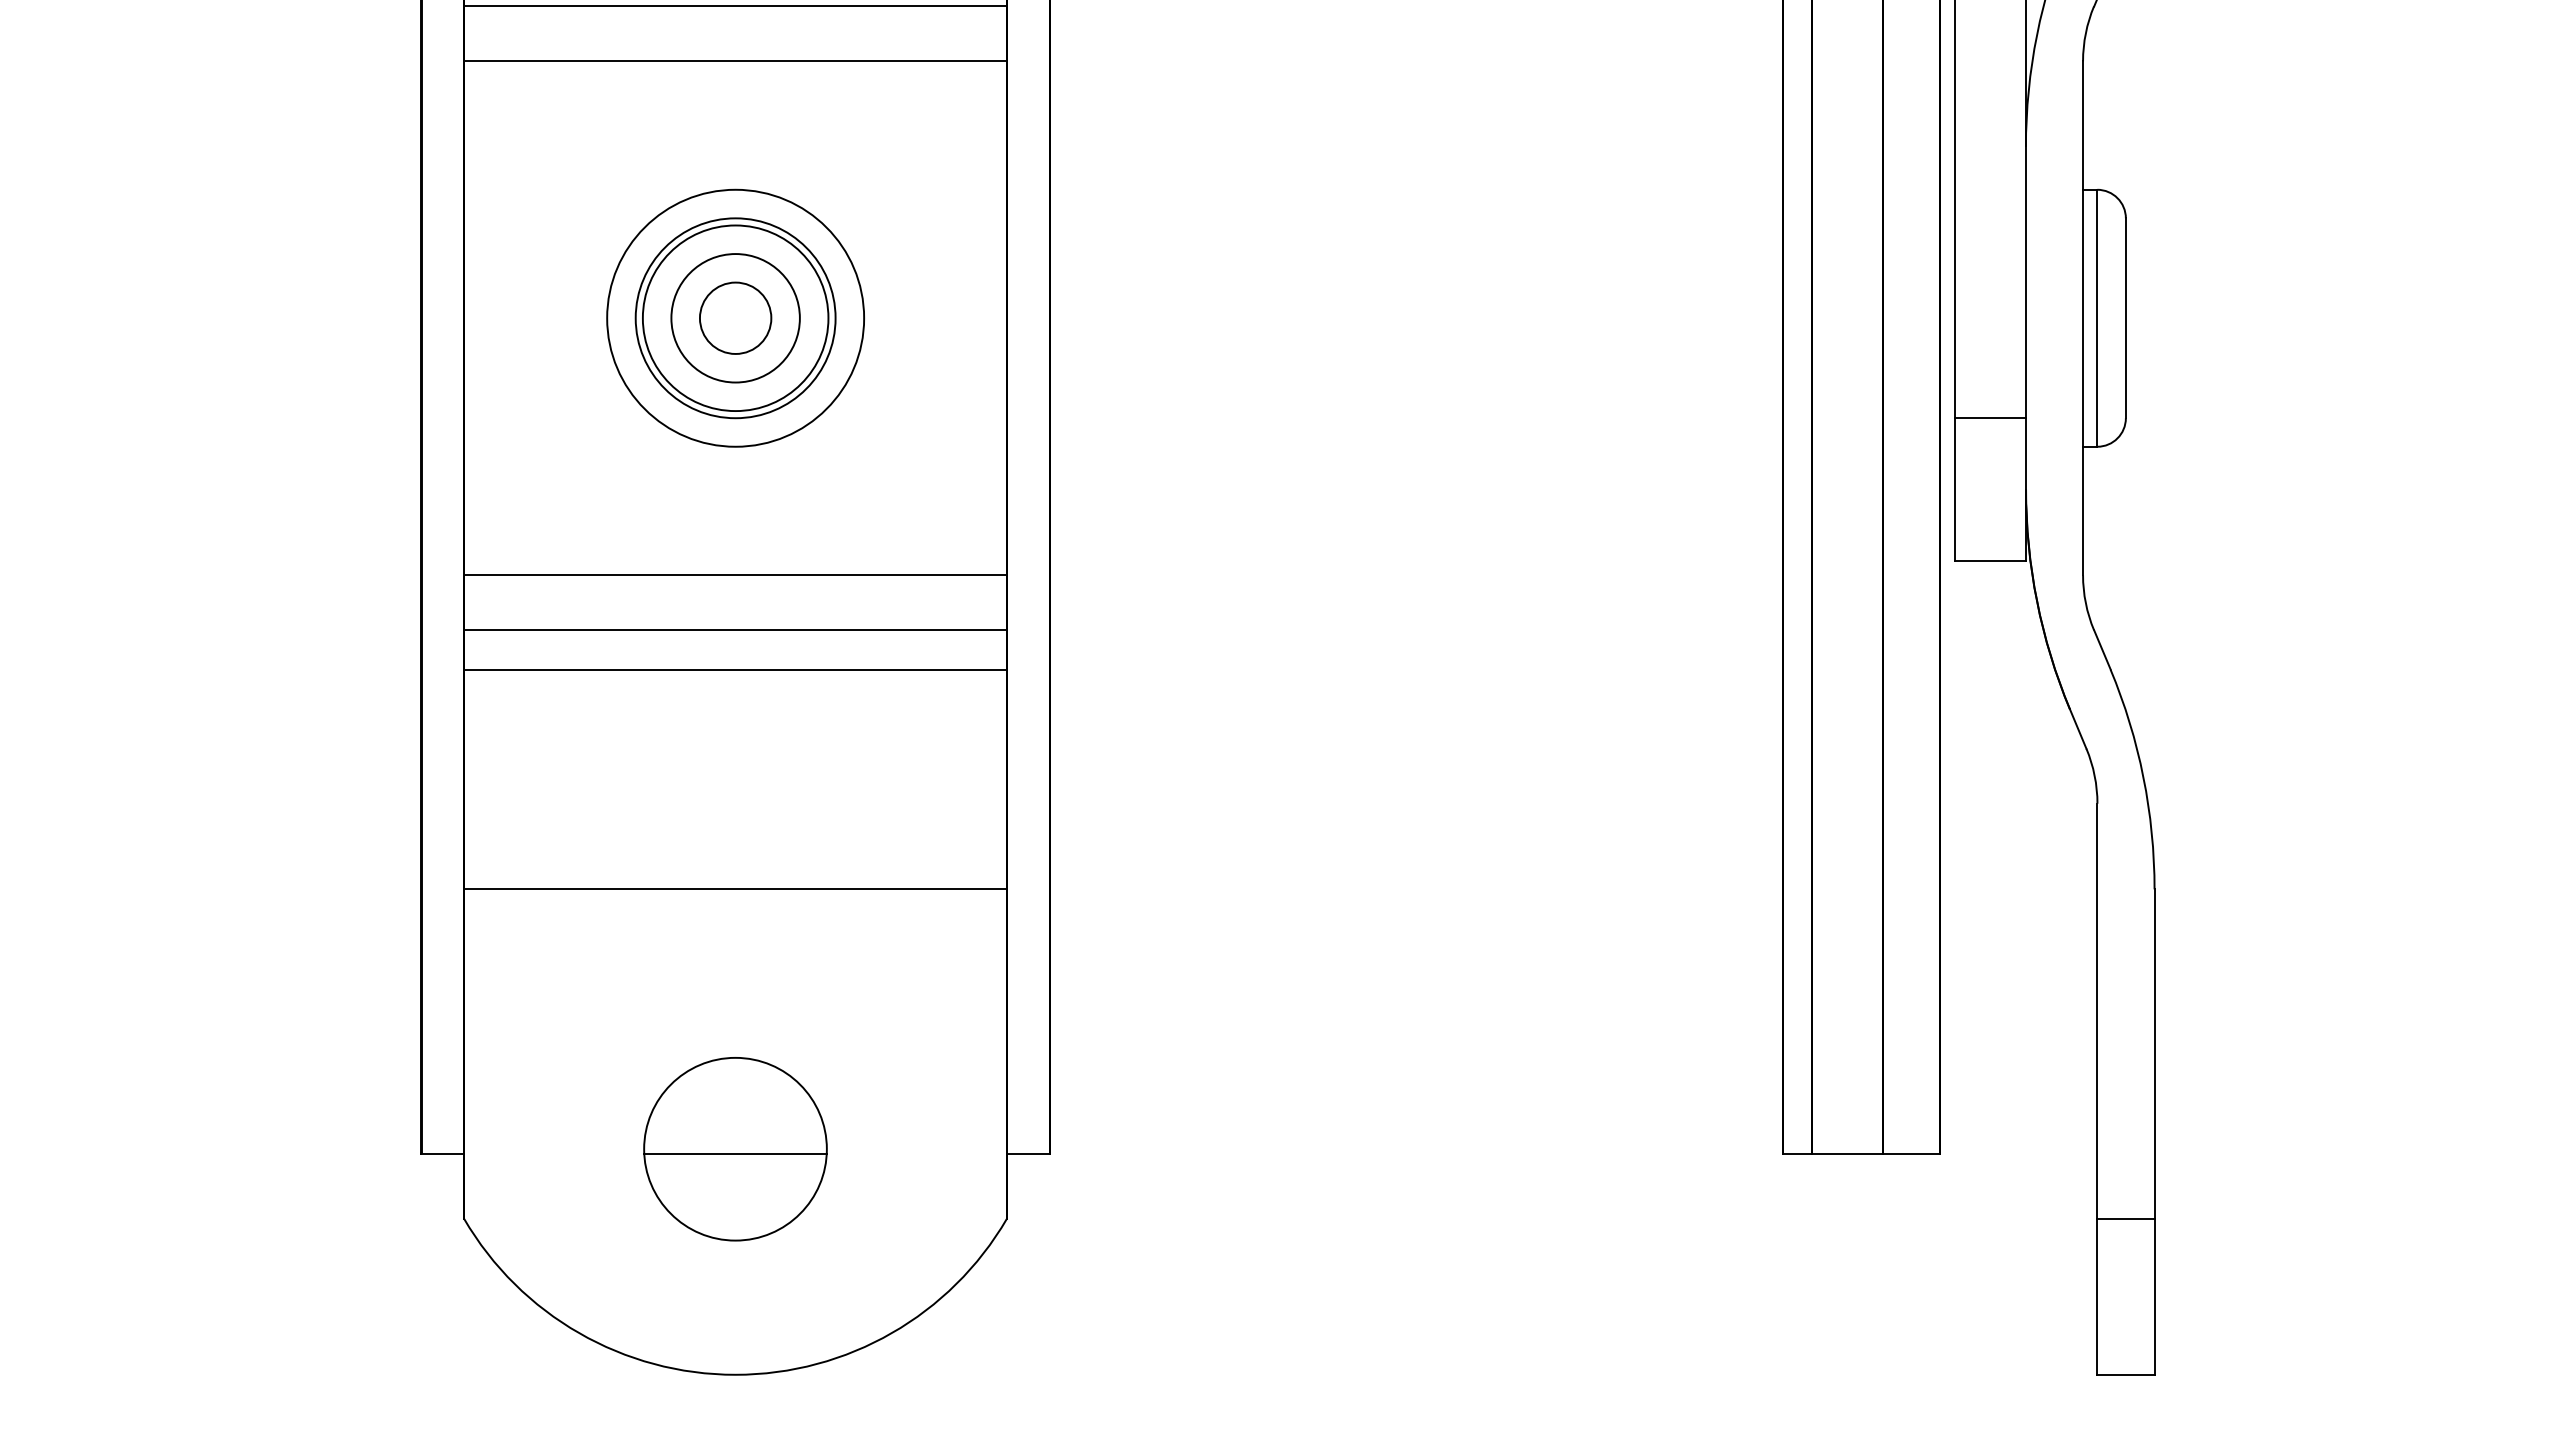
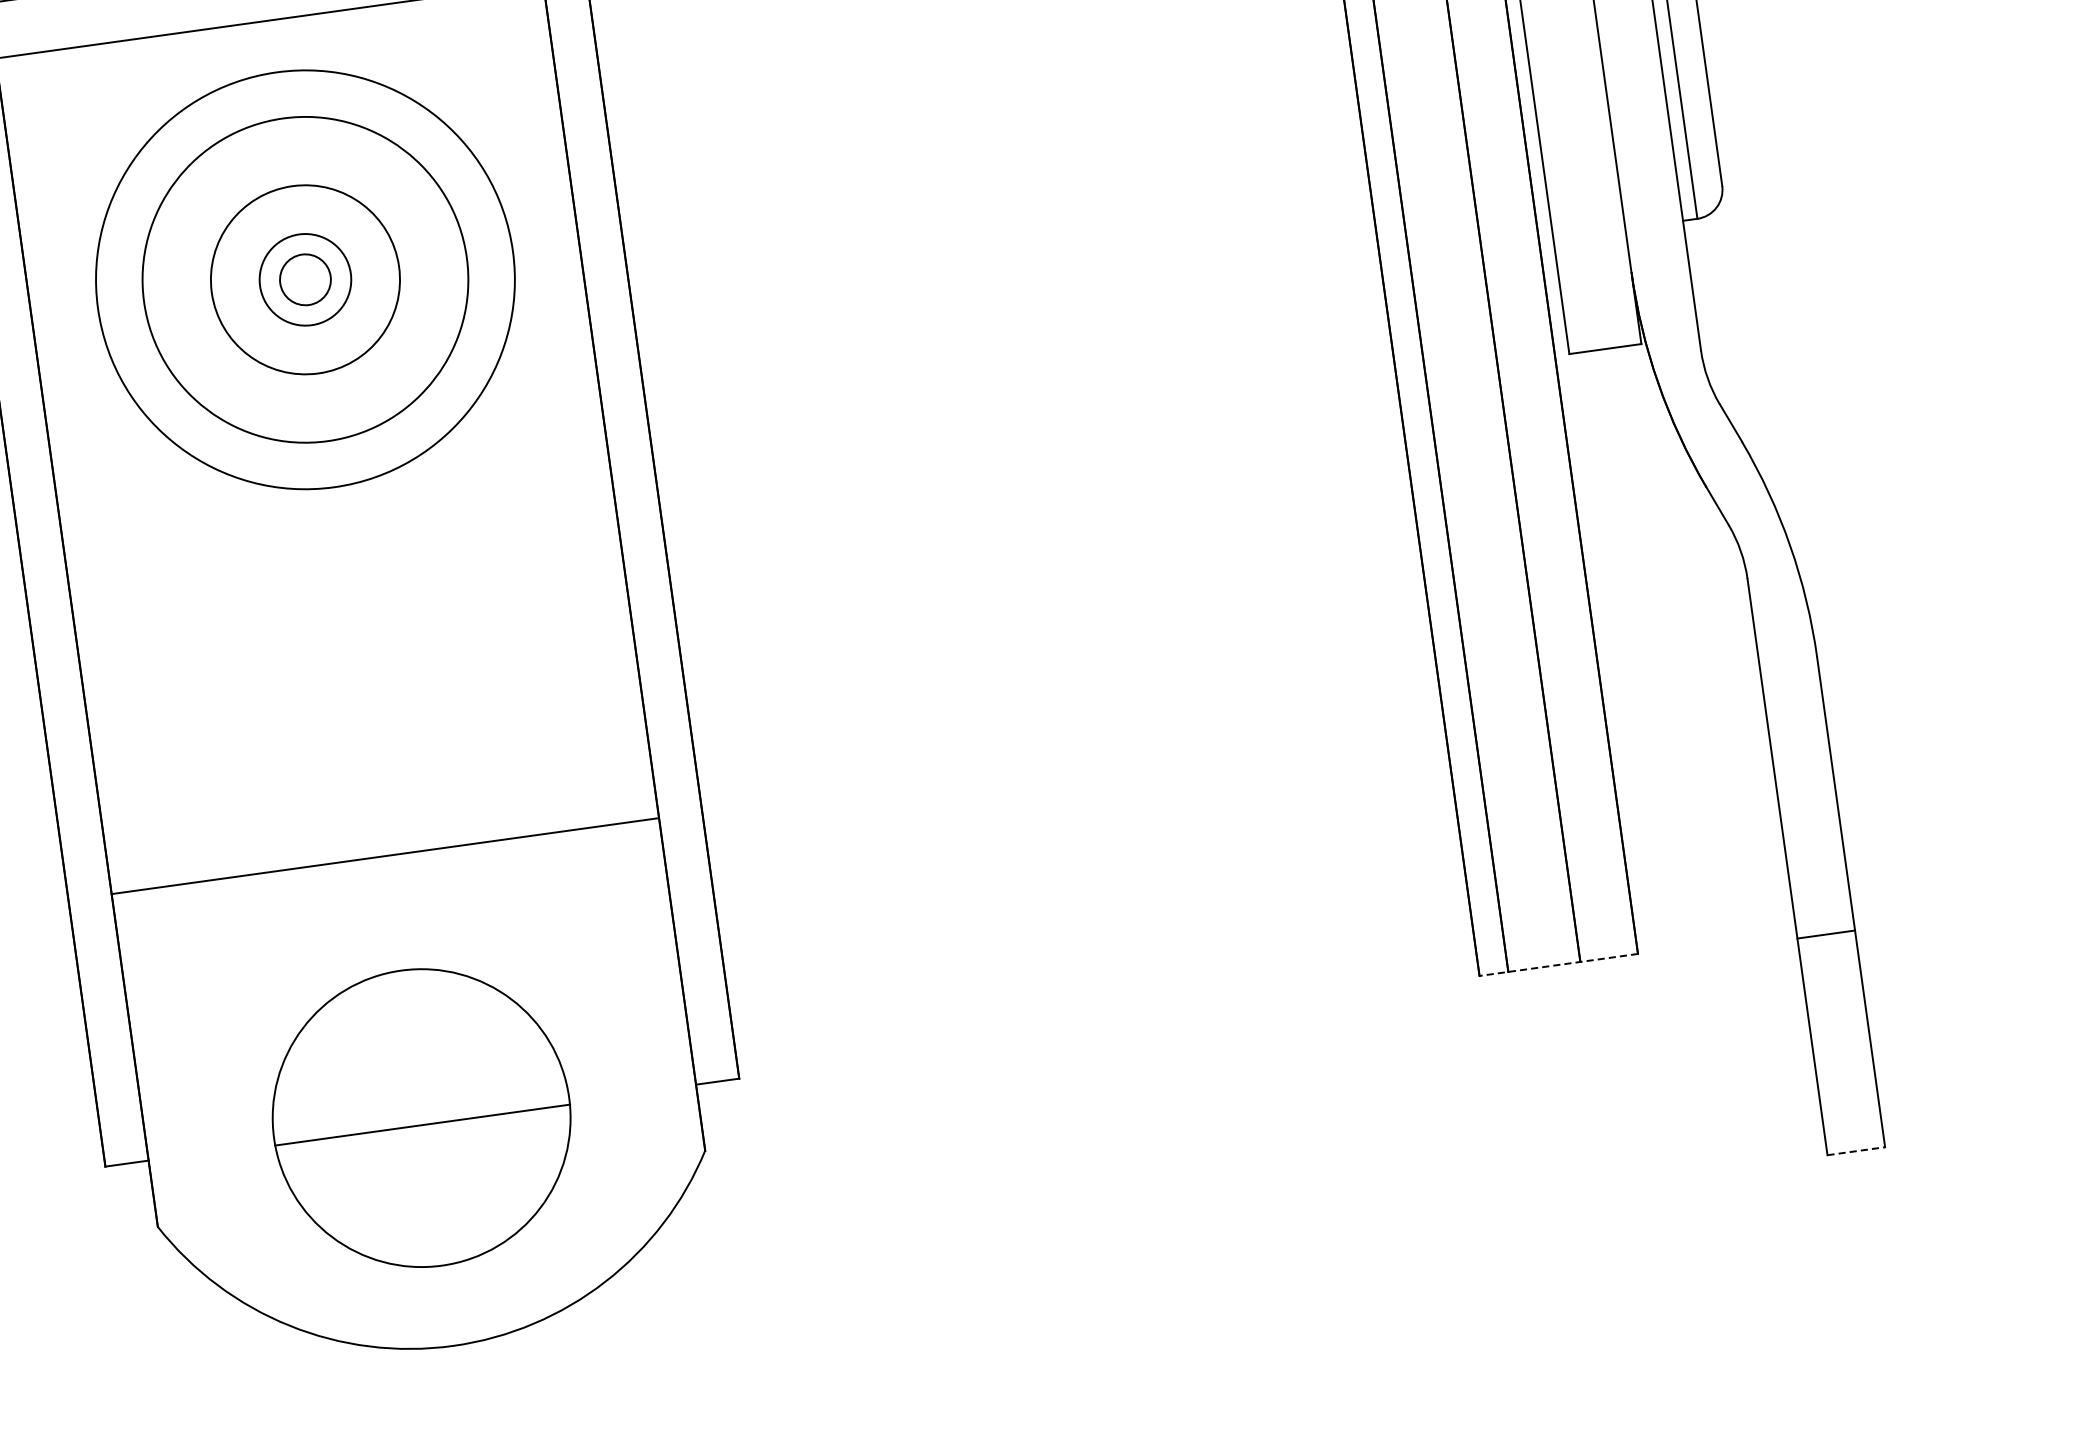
circle: (735, 317) -> (305, 279), size x0.7
circle: (735, 317) -> (305, 279), size x1.6
circle: (735, 318) -> (305, 280), size x0.7
circle: (735, 318) -> (305, 280), size x1.6
line: (1989, 418) -> (1584, 205), removed
line: (735, 575) -> (341, 539), removed
line: (735, 630) -> (349, 594), removed
line: (735, 669) -> (354, 634), removed
part: (735, 1149) -> (421, 1118), size x1.6
line: (1861, 1153) -> (1558, 964), solid -> dashed
line: (2125, 1219) -> (1825, 935), moved
line: (2126, 1374) -> (1856, 1150), solid -> dashed

